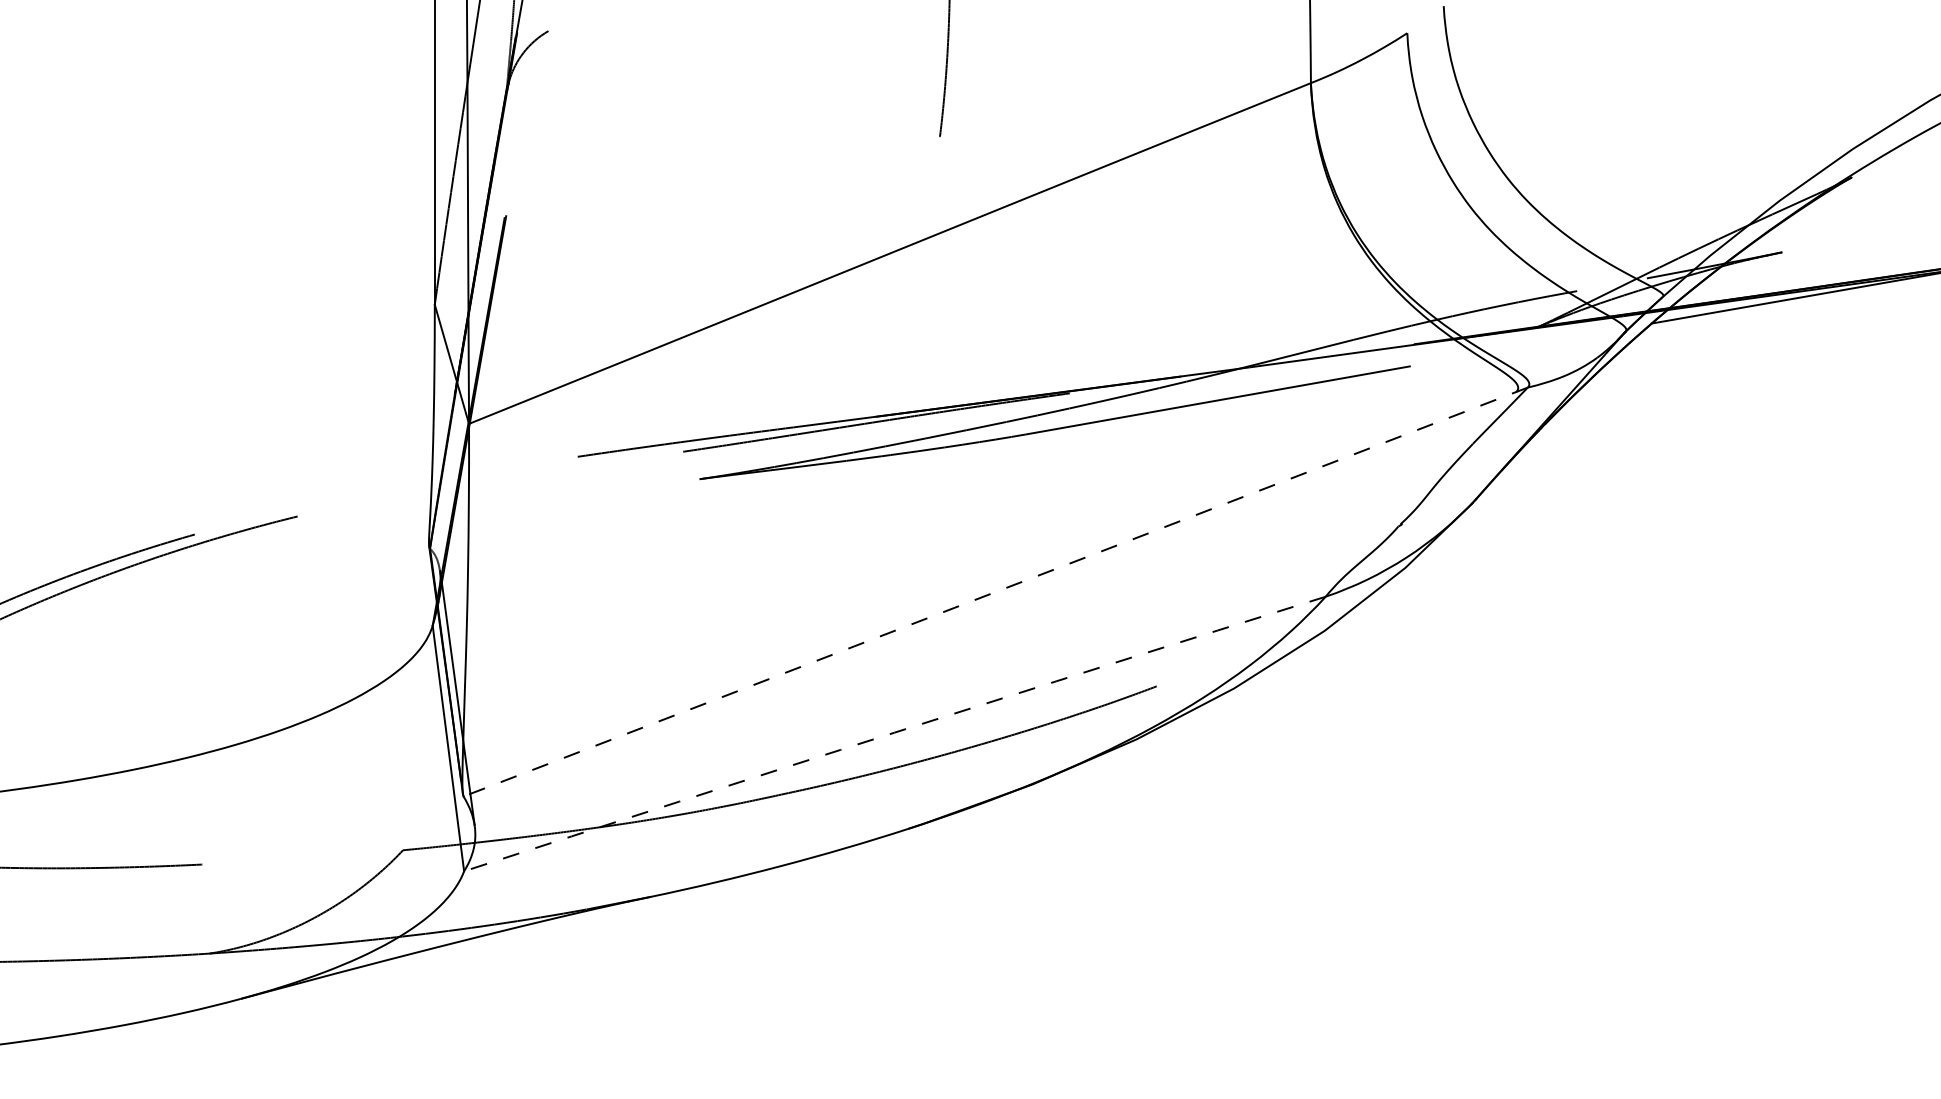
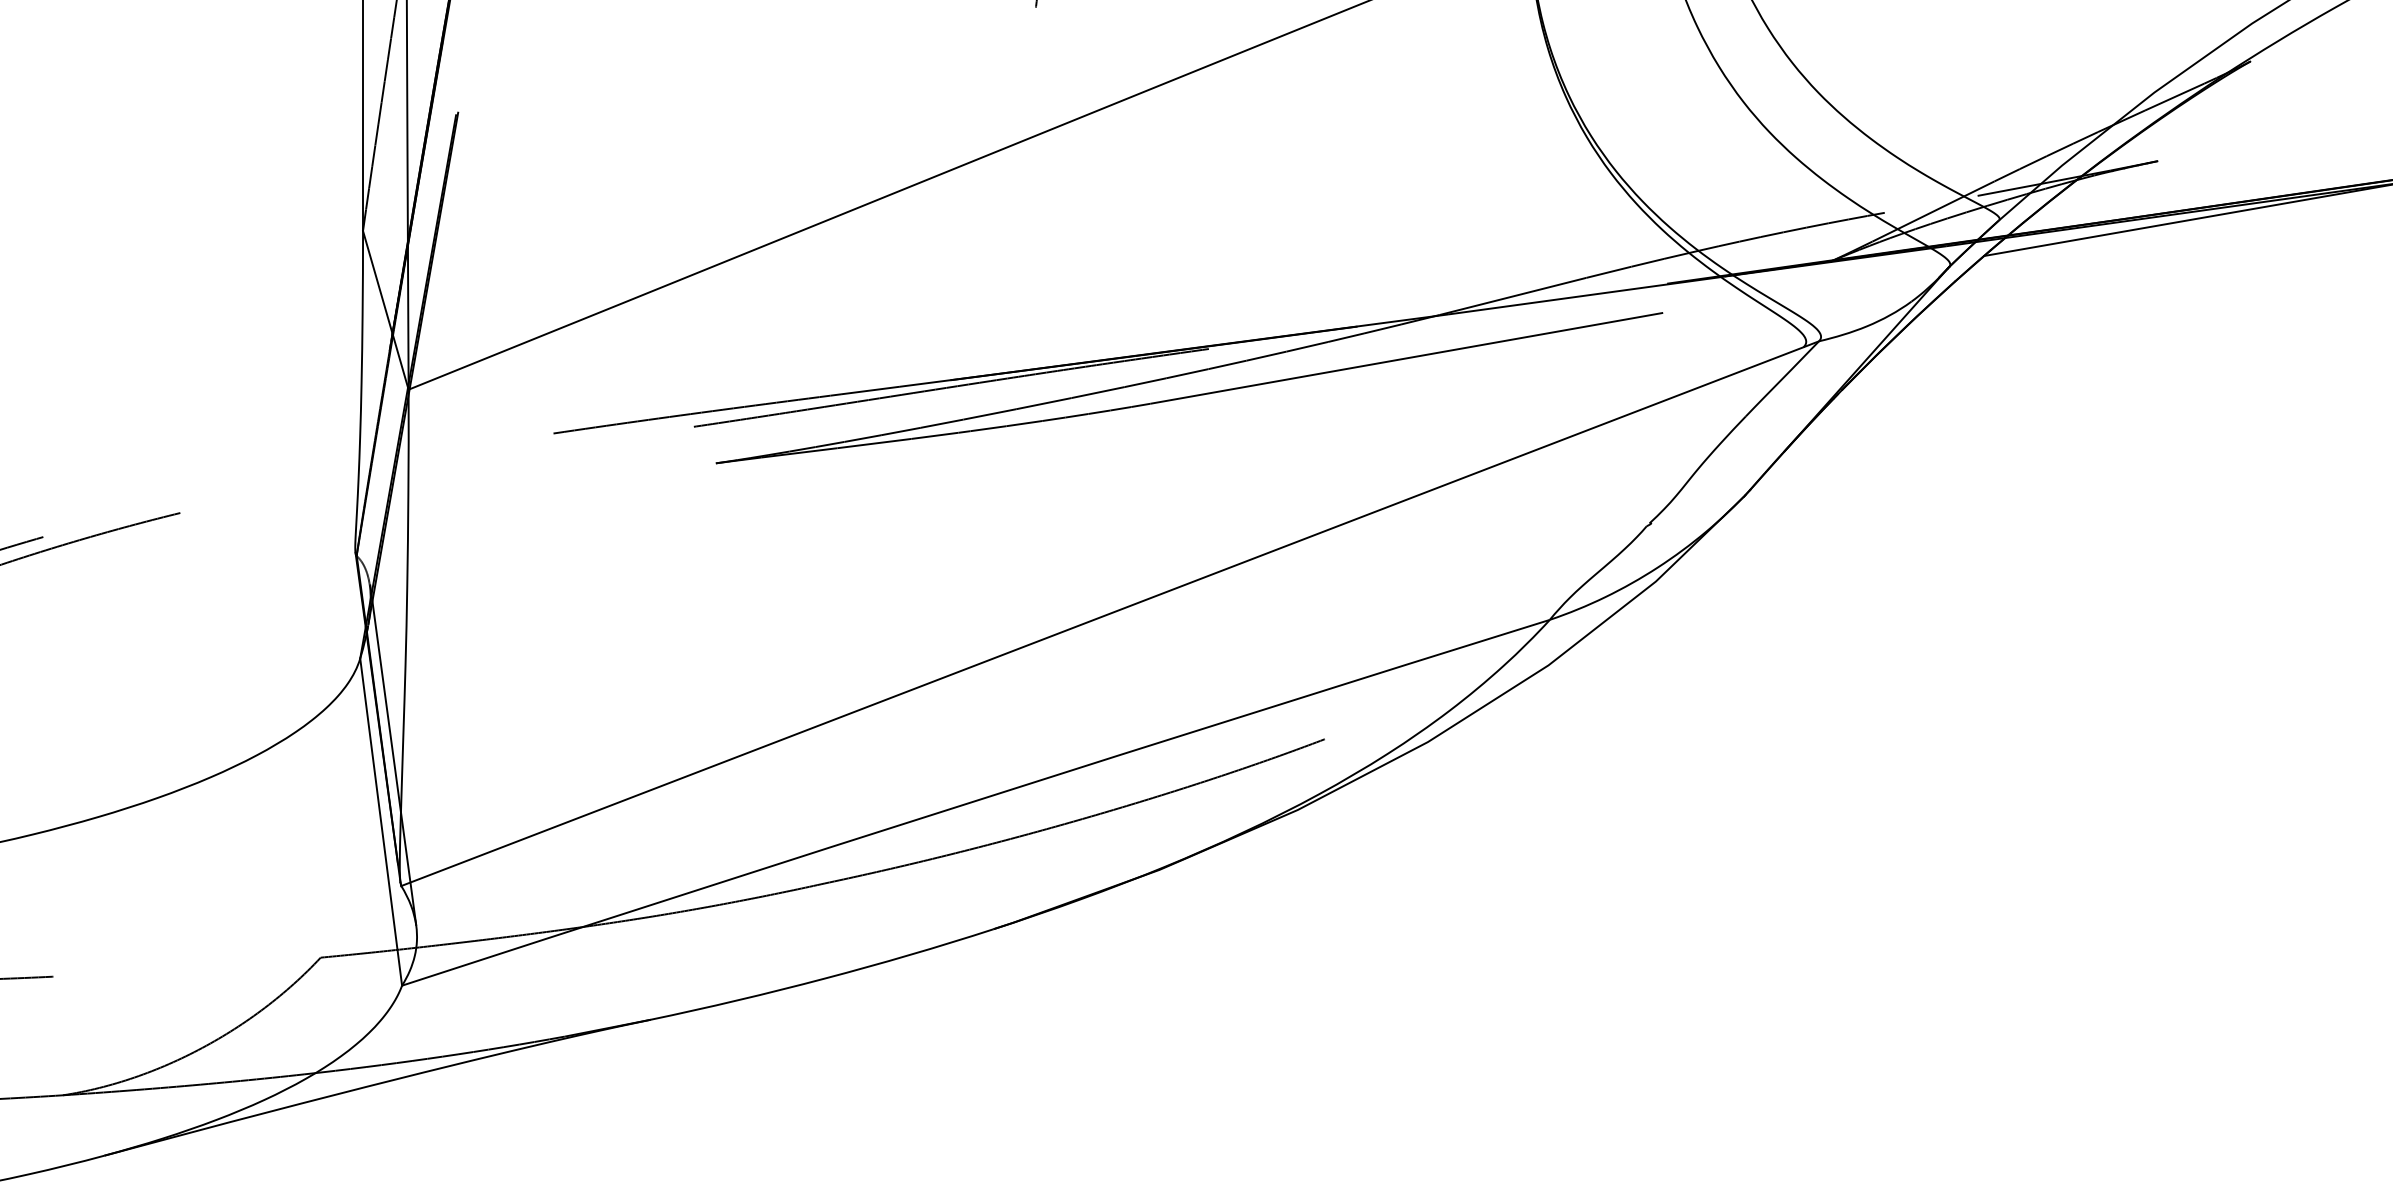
line: (995, 592) -> (1109, 614), dashed -> solid
arc: (894, 732) -> (975, 800), dashed -> solid

